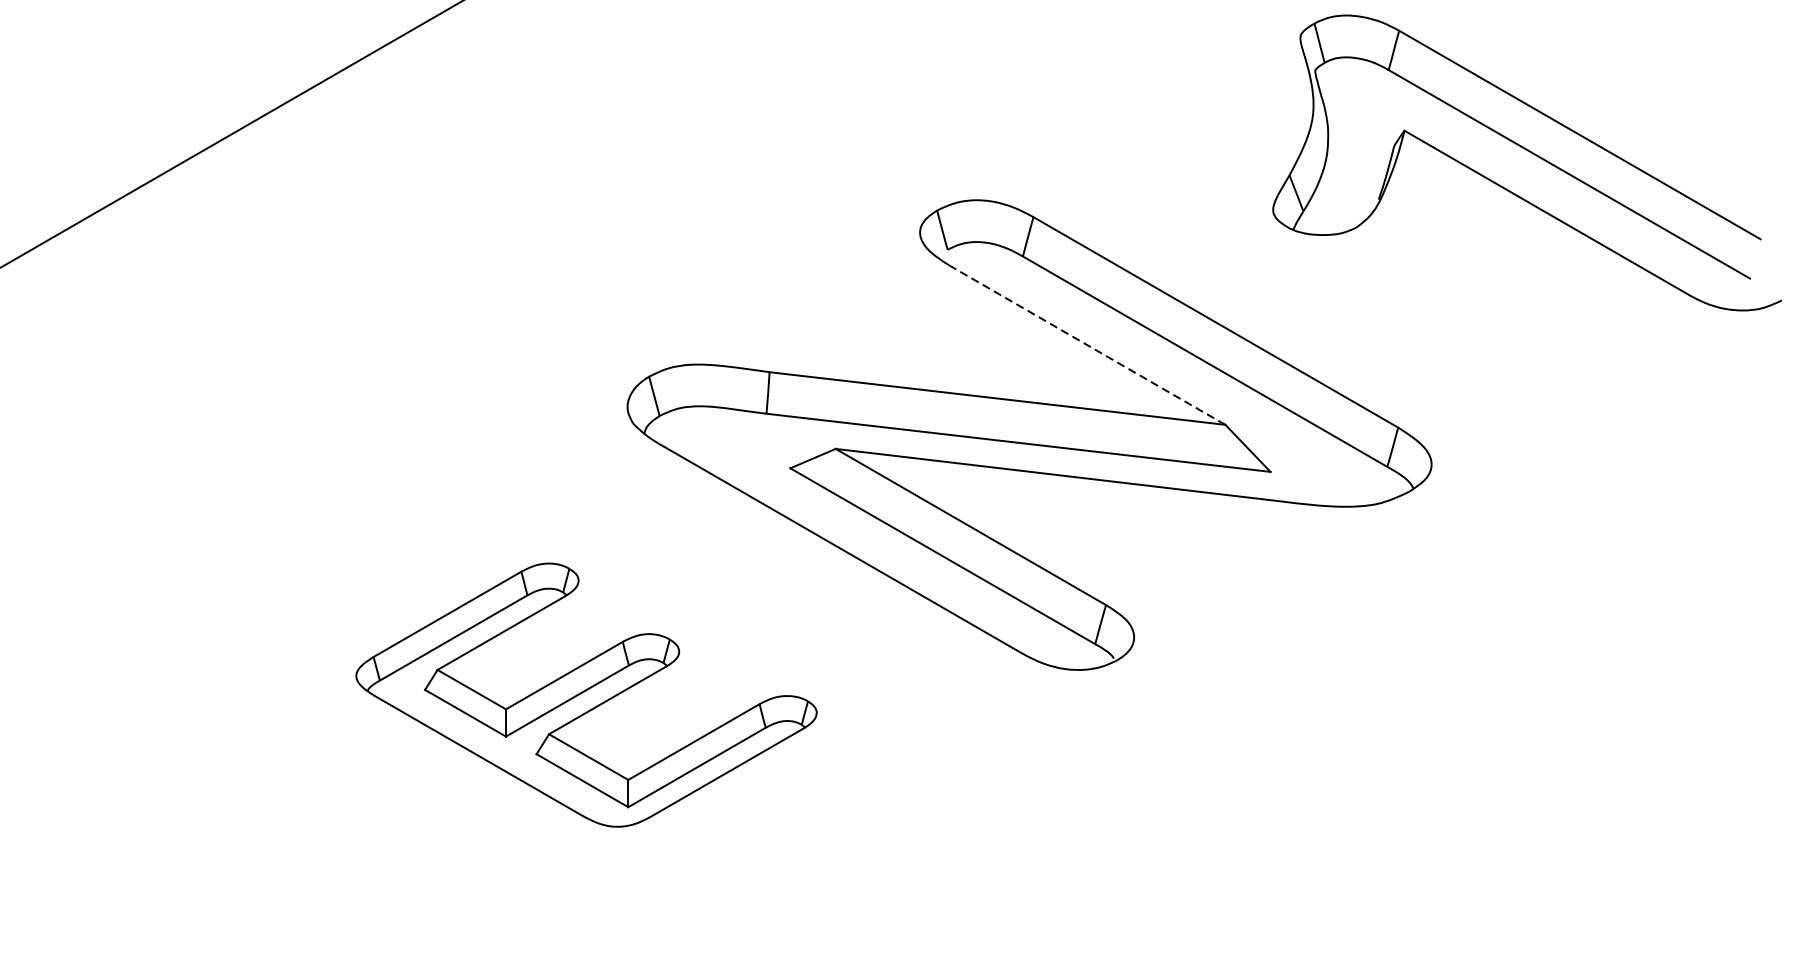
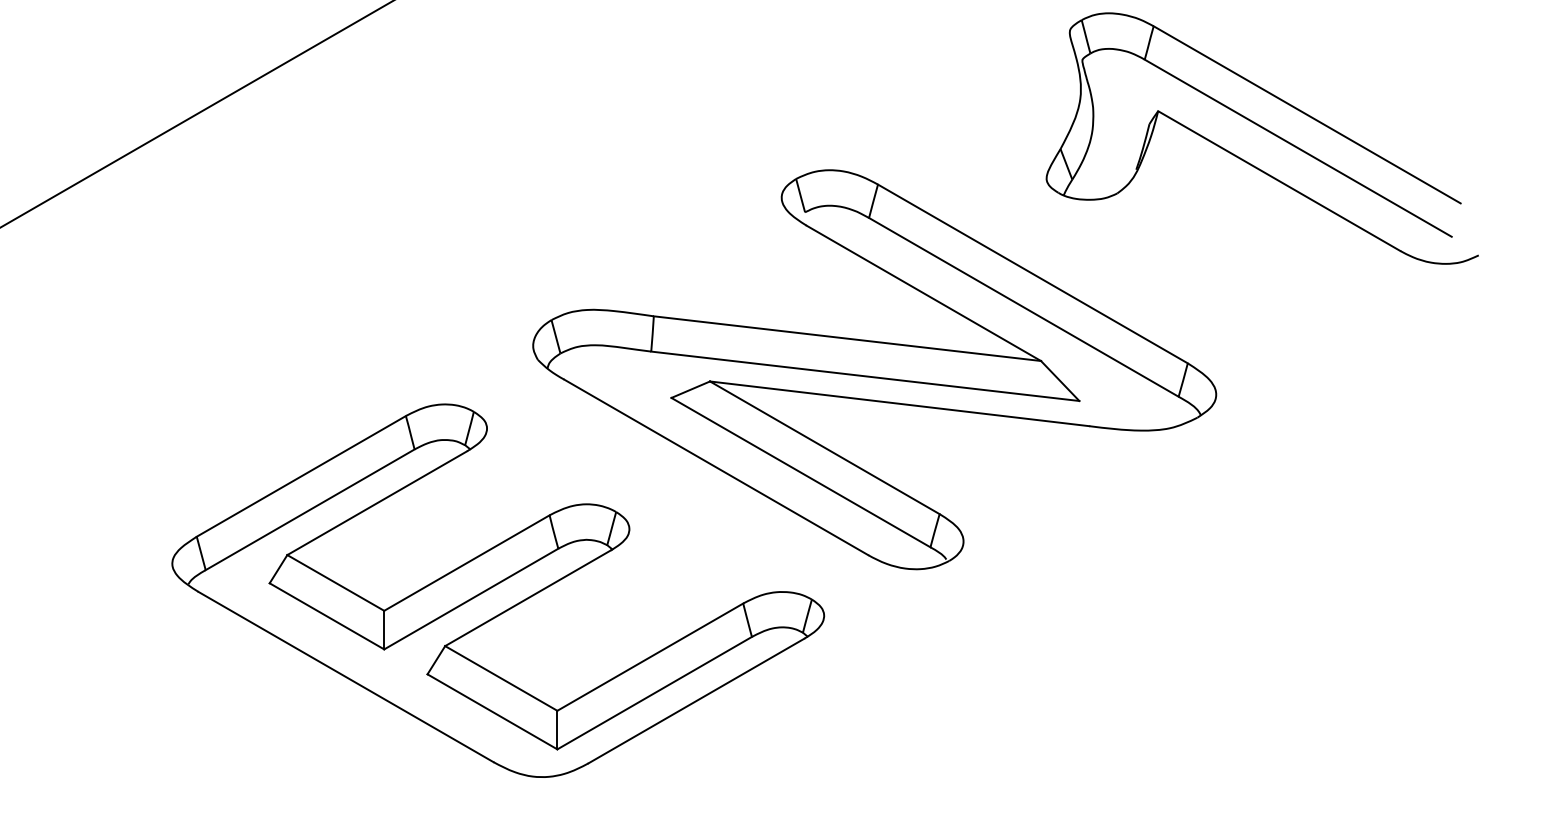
part: (1530, 153) -> (1265, 130), moved
line: (1087, 345) -> (923, 293), dashed -> solid
part: (586, 694) -> (498, 590), size x1.67

